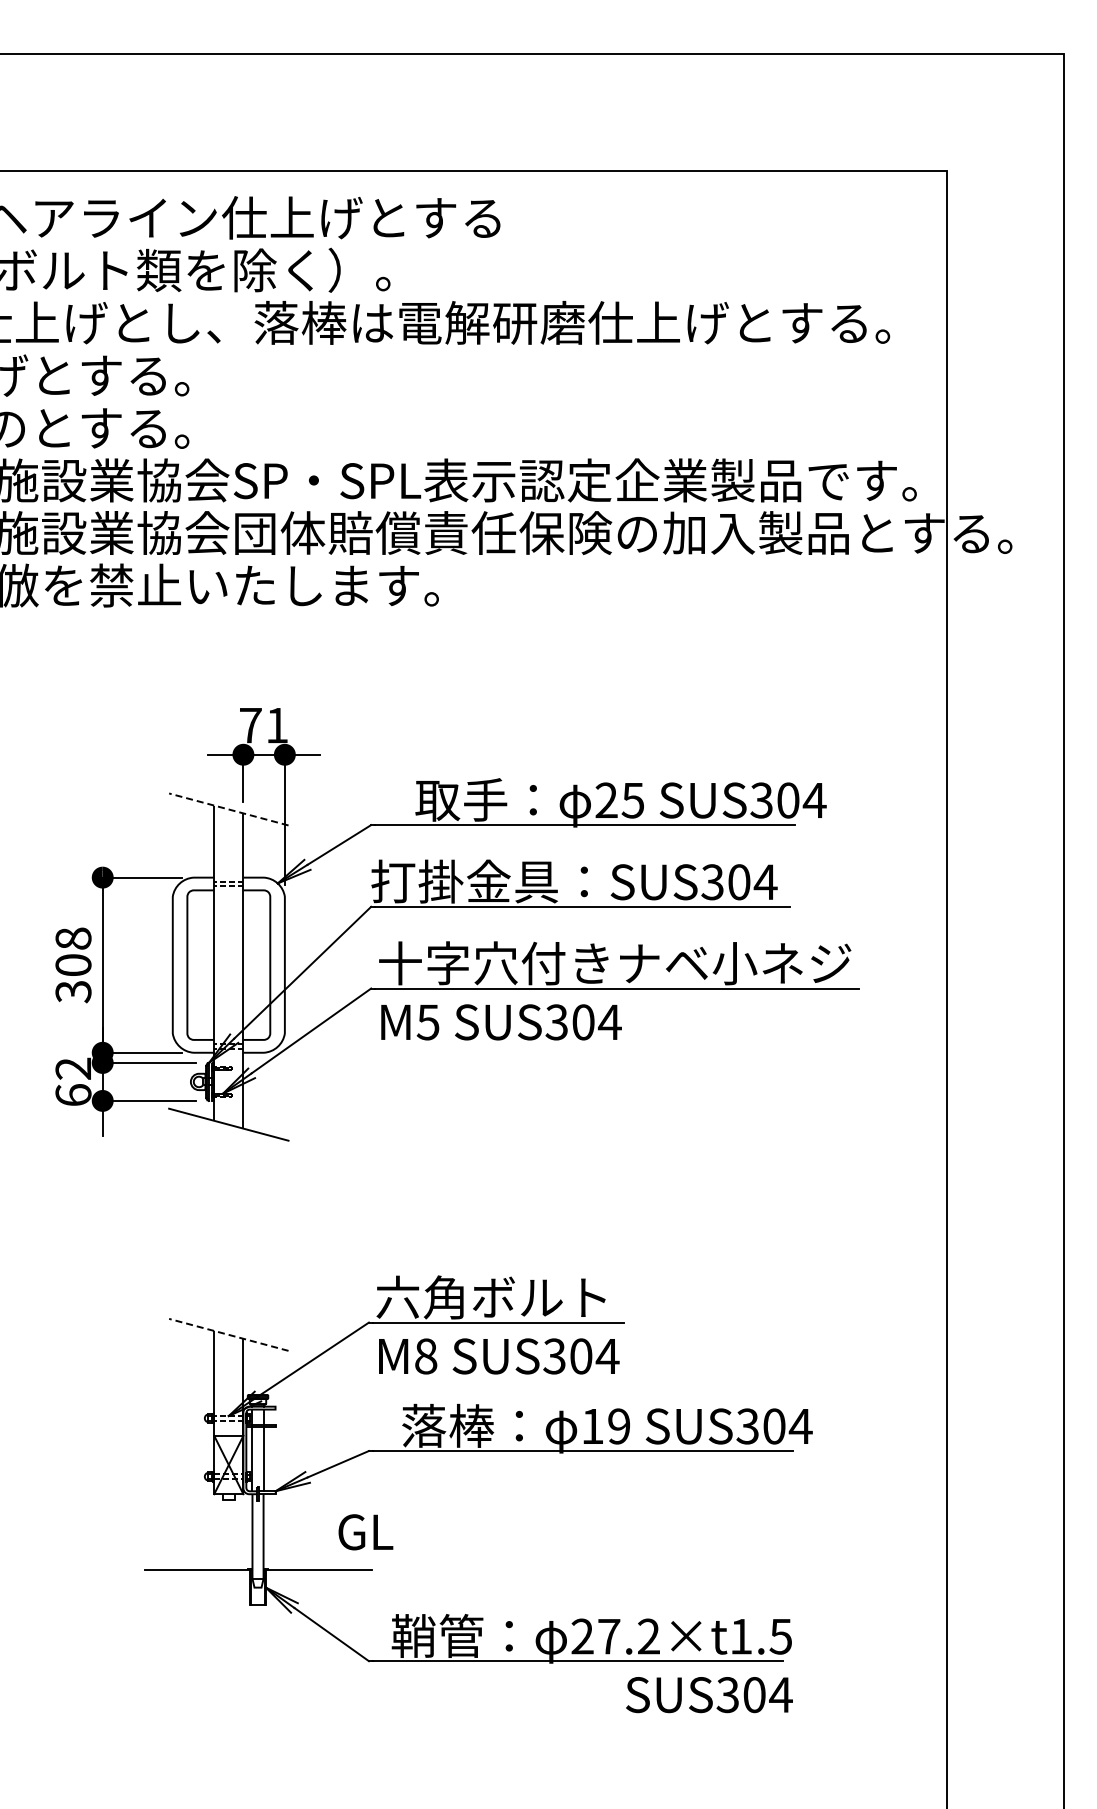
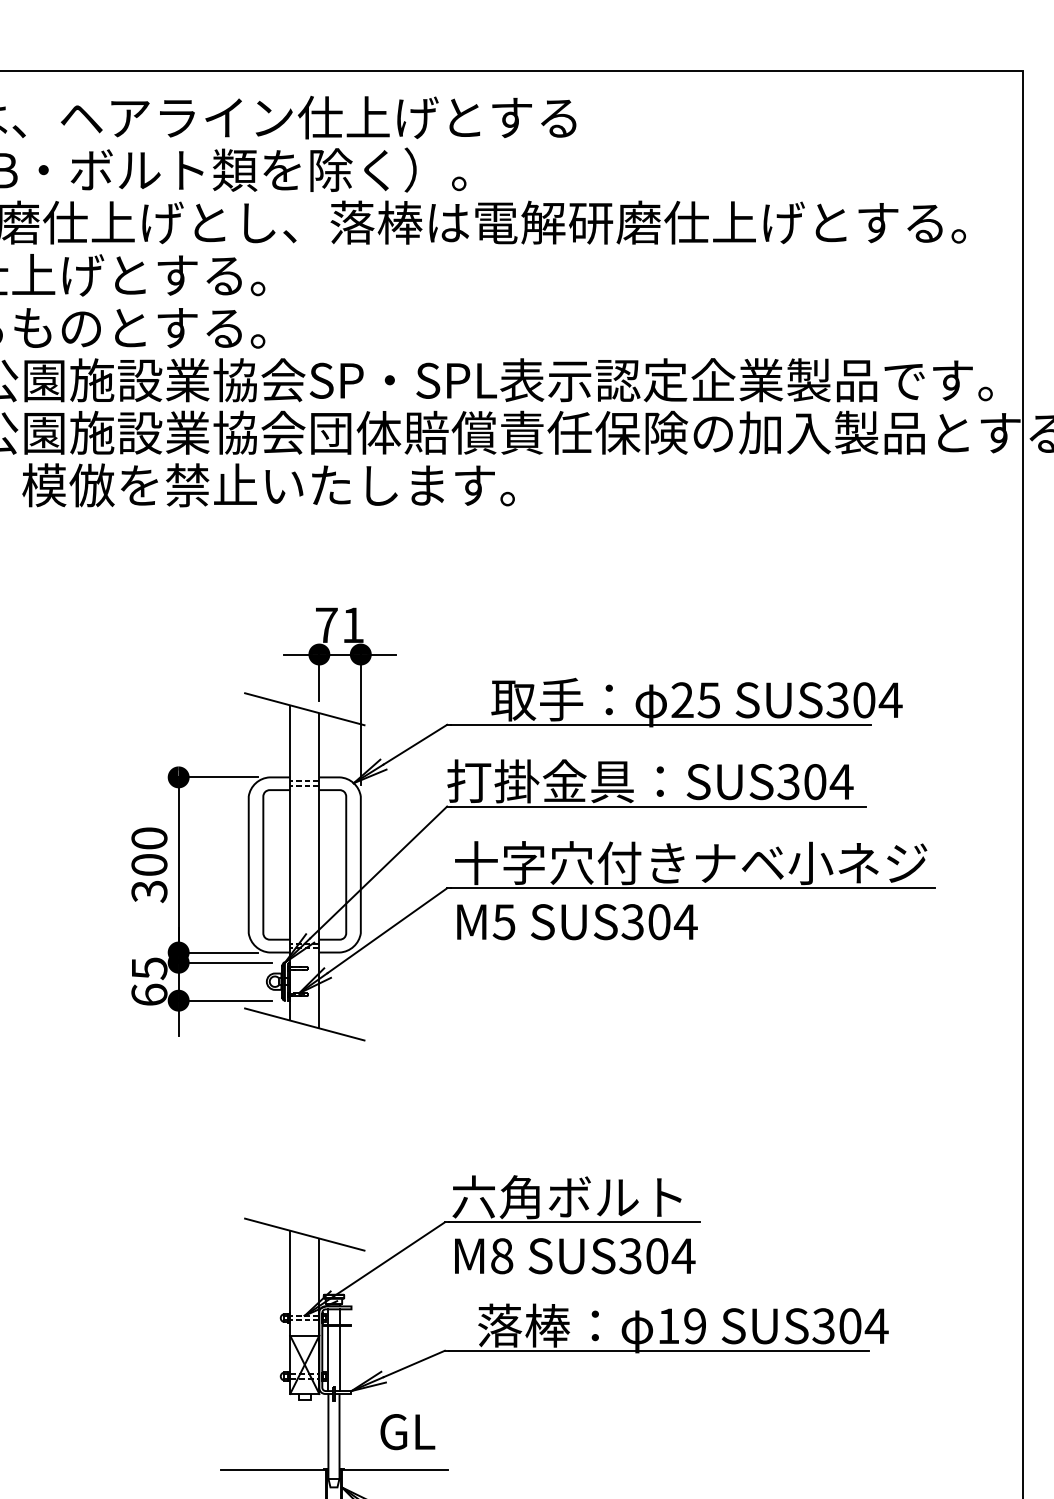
line: (228, 809) -> (304, 709), dashed -> solid
text: (73, 938) -> (149, 838), 308 -> 300
text: (73, 1068) -> (149, 968), 62 -> 65
line: (228, 1334) -> (304, 1234), dashed -> solid
text: (365, 1532) -> (407, 1432), moved

